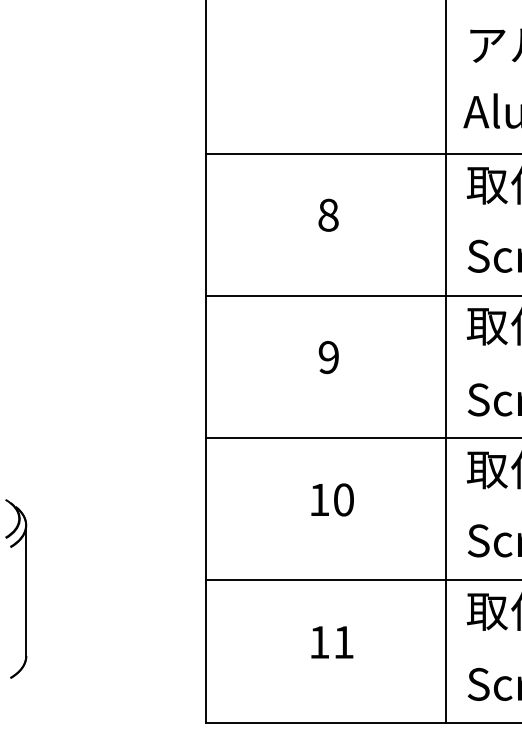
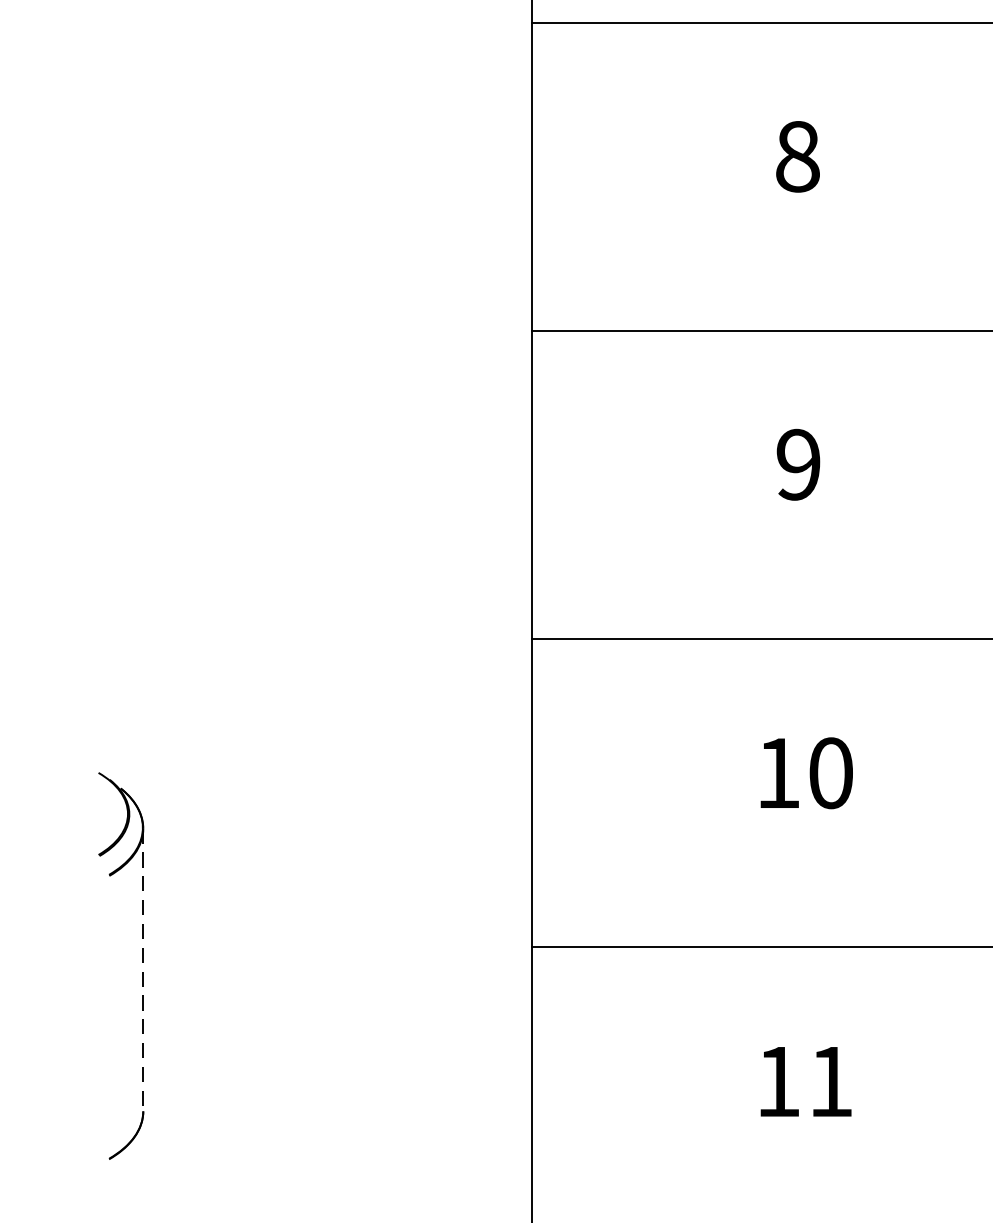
line: (26, 591) -> (143, 971), solid -> dashed

